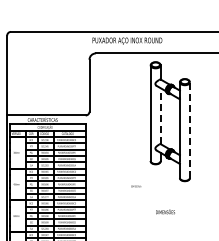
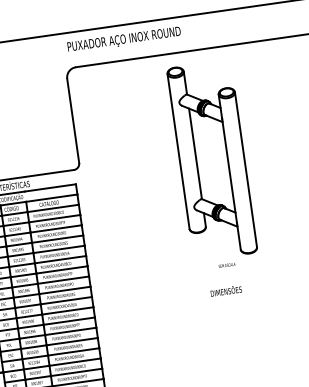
line: (160, 116) -> (195, 154), dashed -> solid
line: (189, 130) -> (245, 170), dashed -> solid
text: (136, 186) -> (227, 265), moved
text: (165, 211) -> (226, 290), moved

